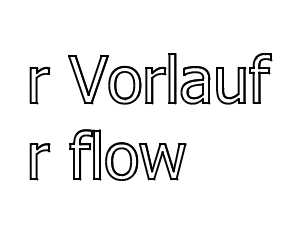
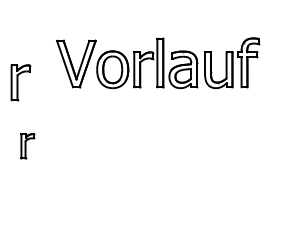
part: (39, 85) -> (20, 83), moved
part: (127, 154) -> (115, 139), removed
part: (39, 161) -> (27, 146), size x0.7

